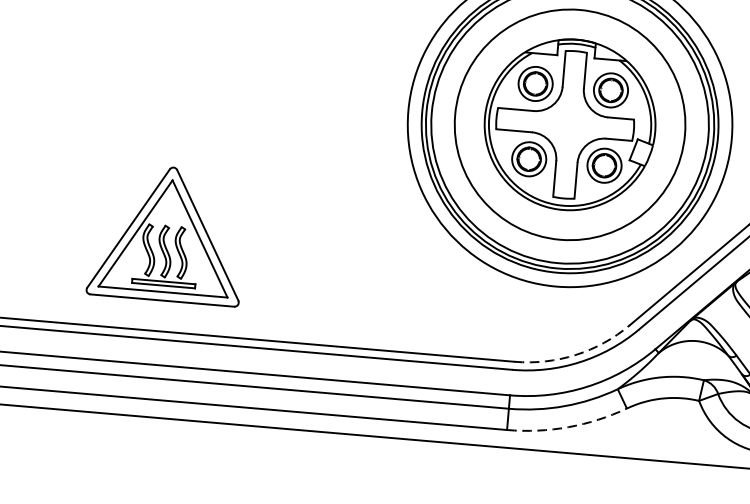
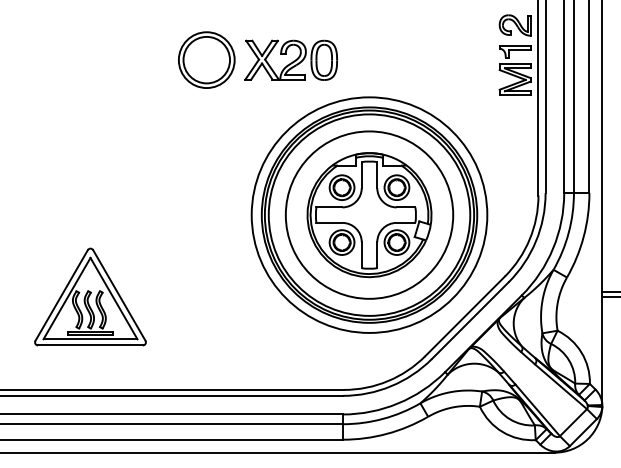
part: (168, 233) -> (90, 296), moved
arc: (575, 355) -> (387, 381), dashed -> solid
arc: (569, 426) -> (387, 433), dashed -> solid

